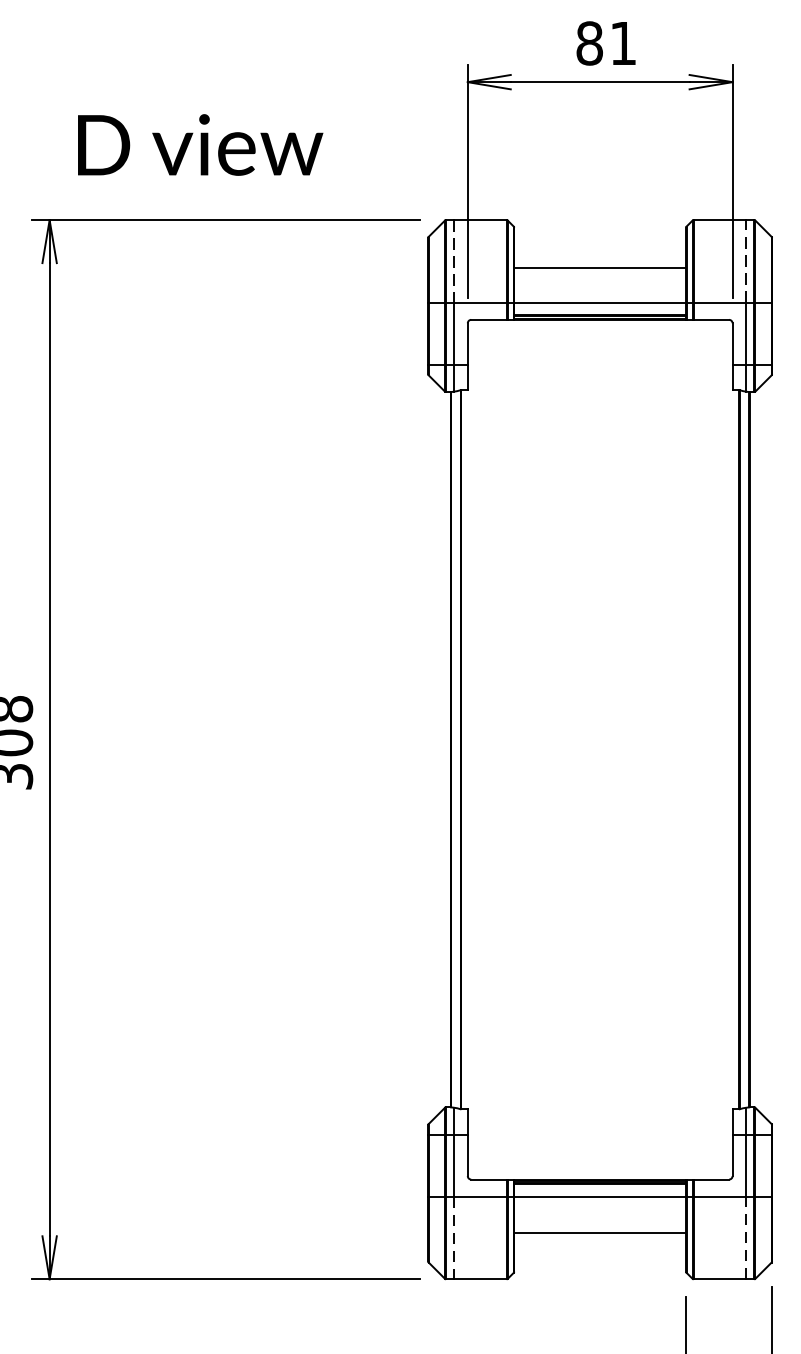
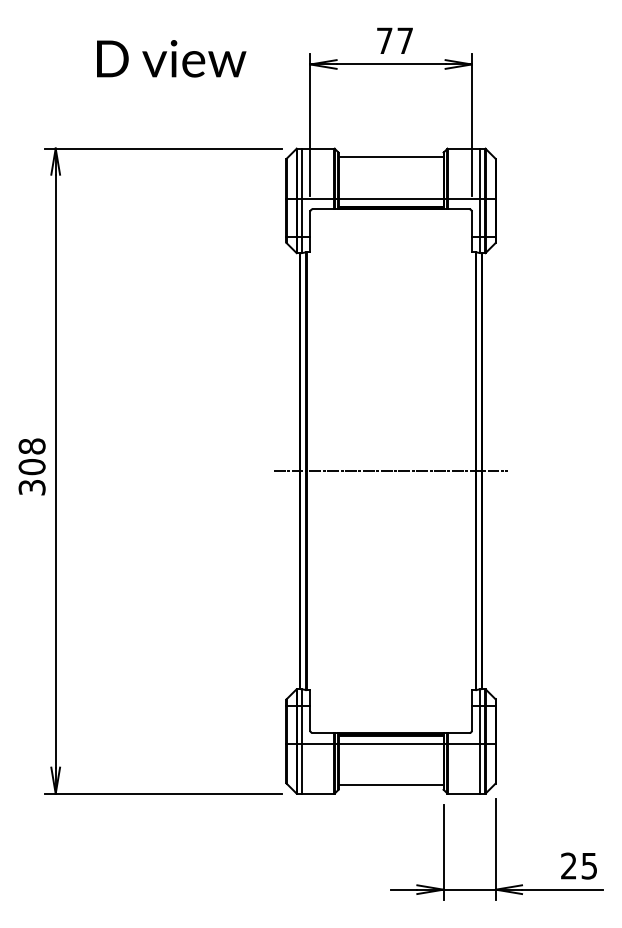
text: (605, 42) -> (394, 40), 81 -> 77
text: (200, 144) -> (171, 58), moved
line: (746, 261) -> (480, 173), dashed -> solid
line: (454, 262) -> (302, 174), dashed -> solid
line: (599, 267) -> (390, 156), moved
line: (599, 750) -> (390, 471), added
line: (599, 1232) -> (390, 785), moved
line: (746, 1237) -> (480, 768), dashed -> solid
line: (454, 1239) -> (302, 769), dashed -> solid

